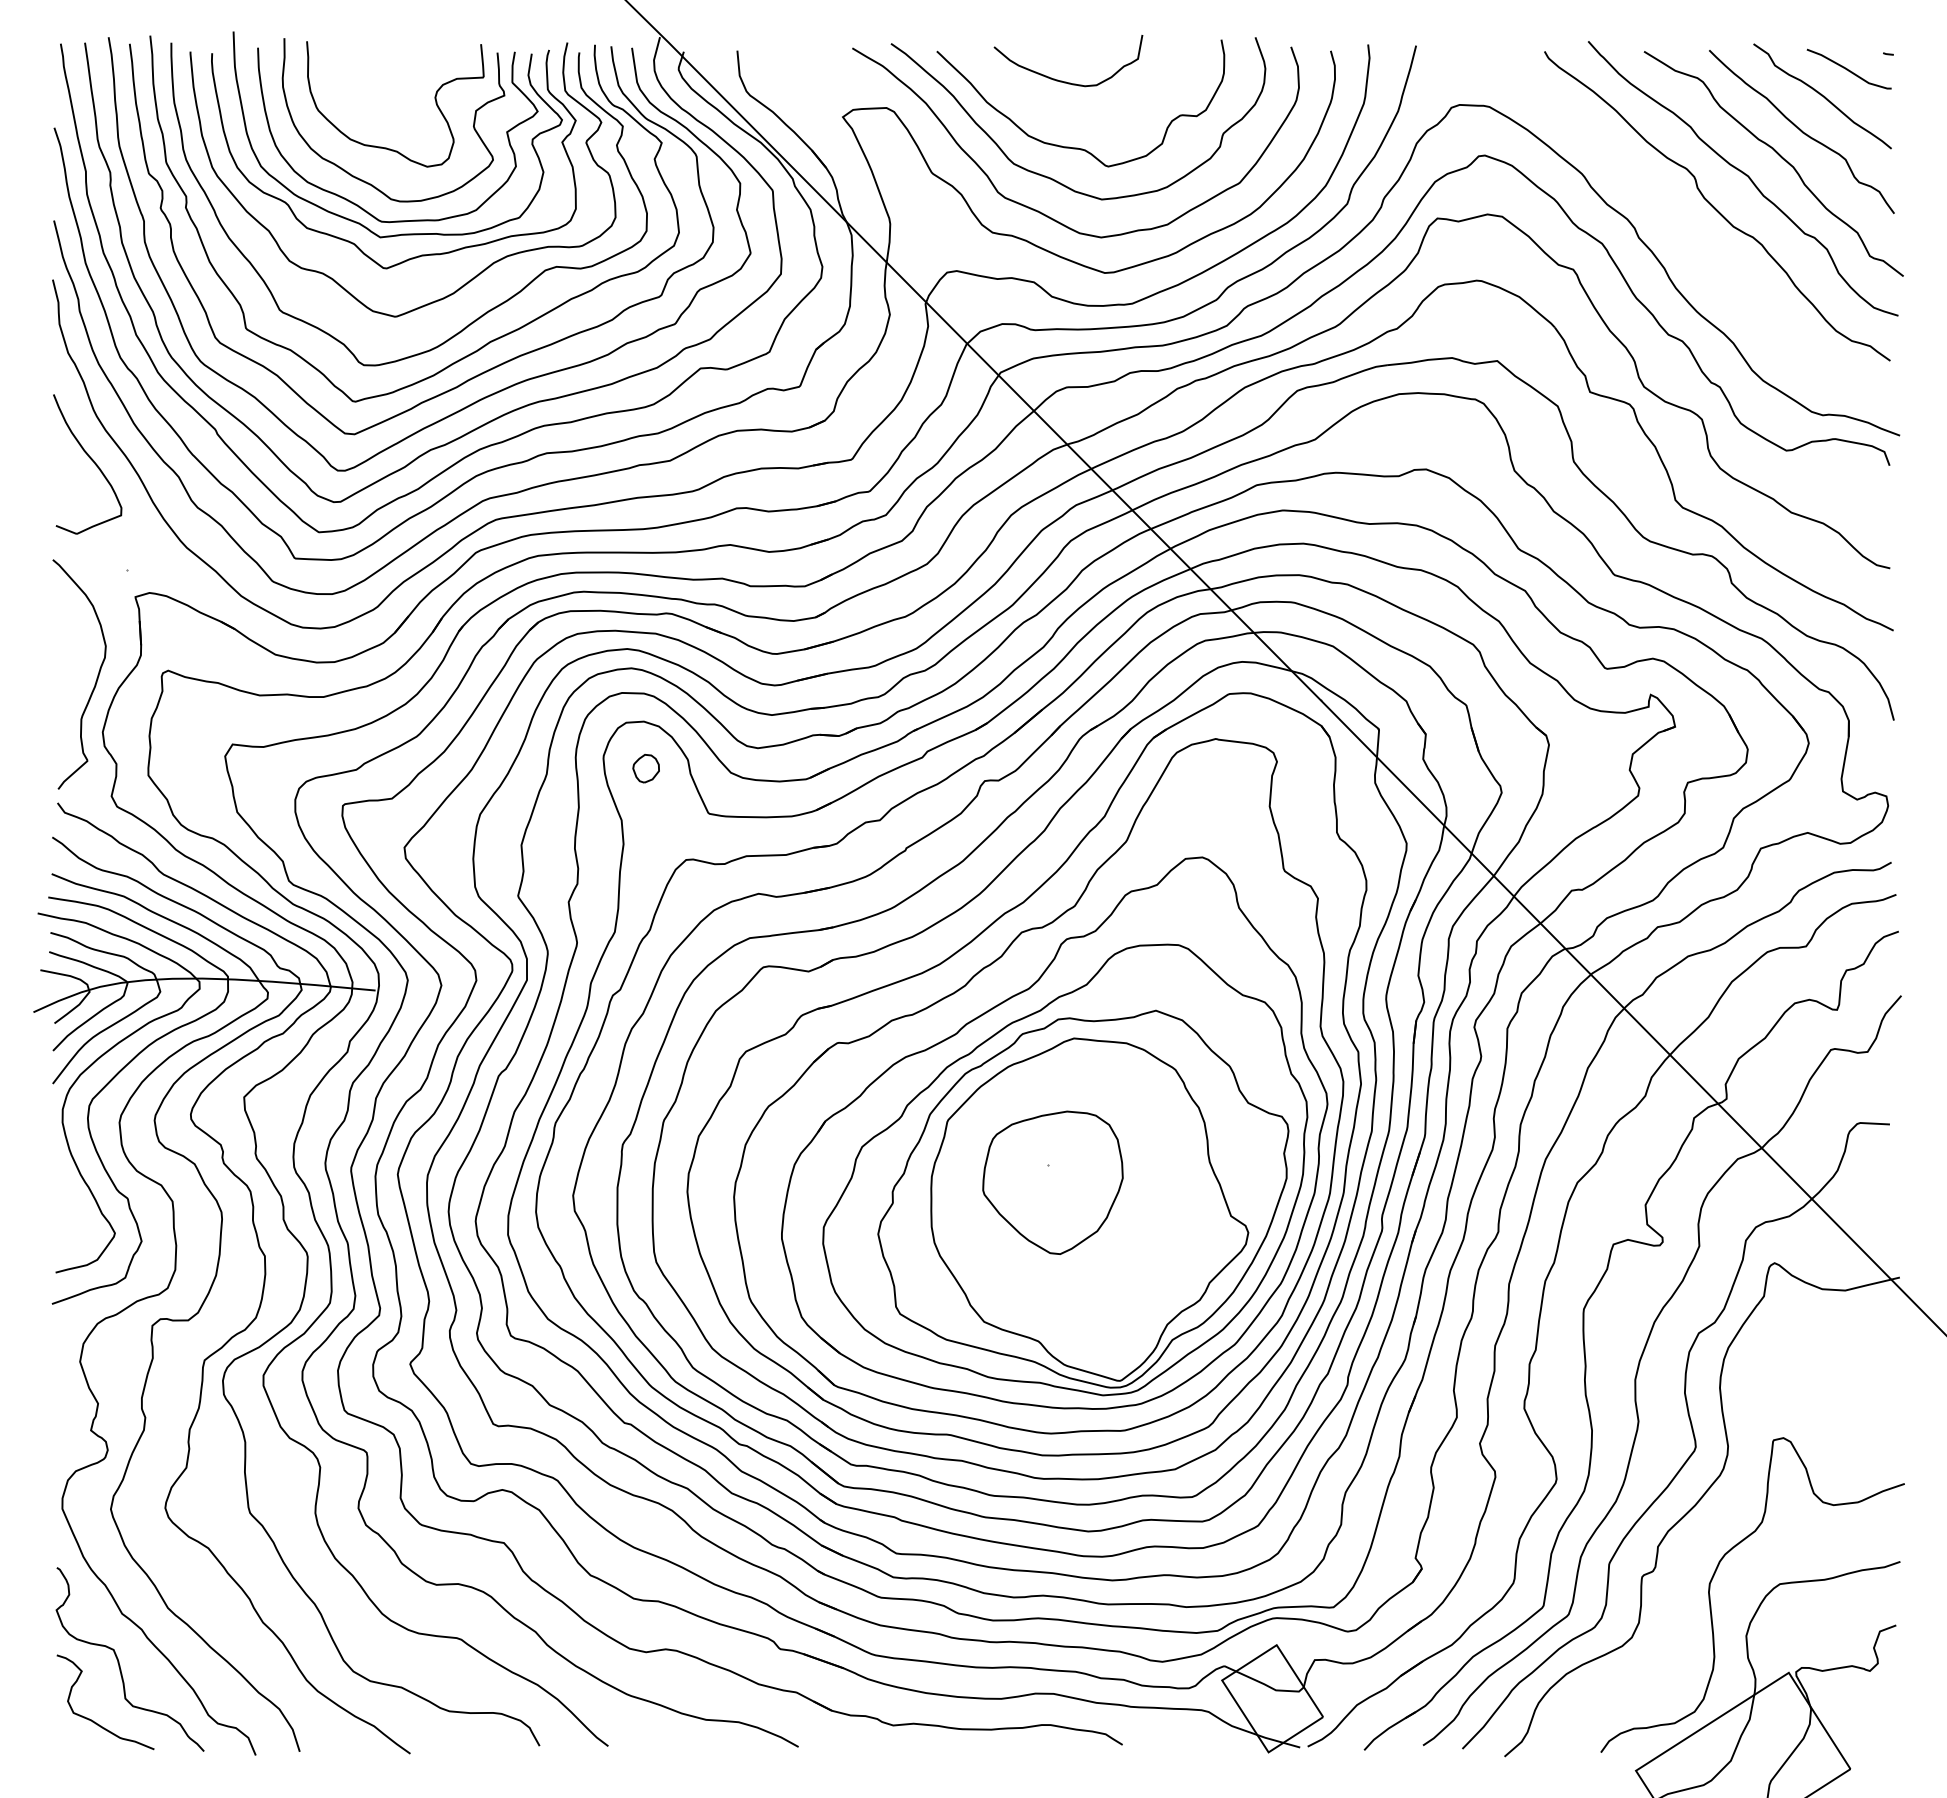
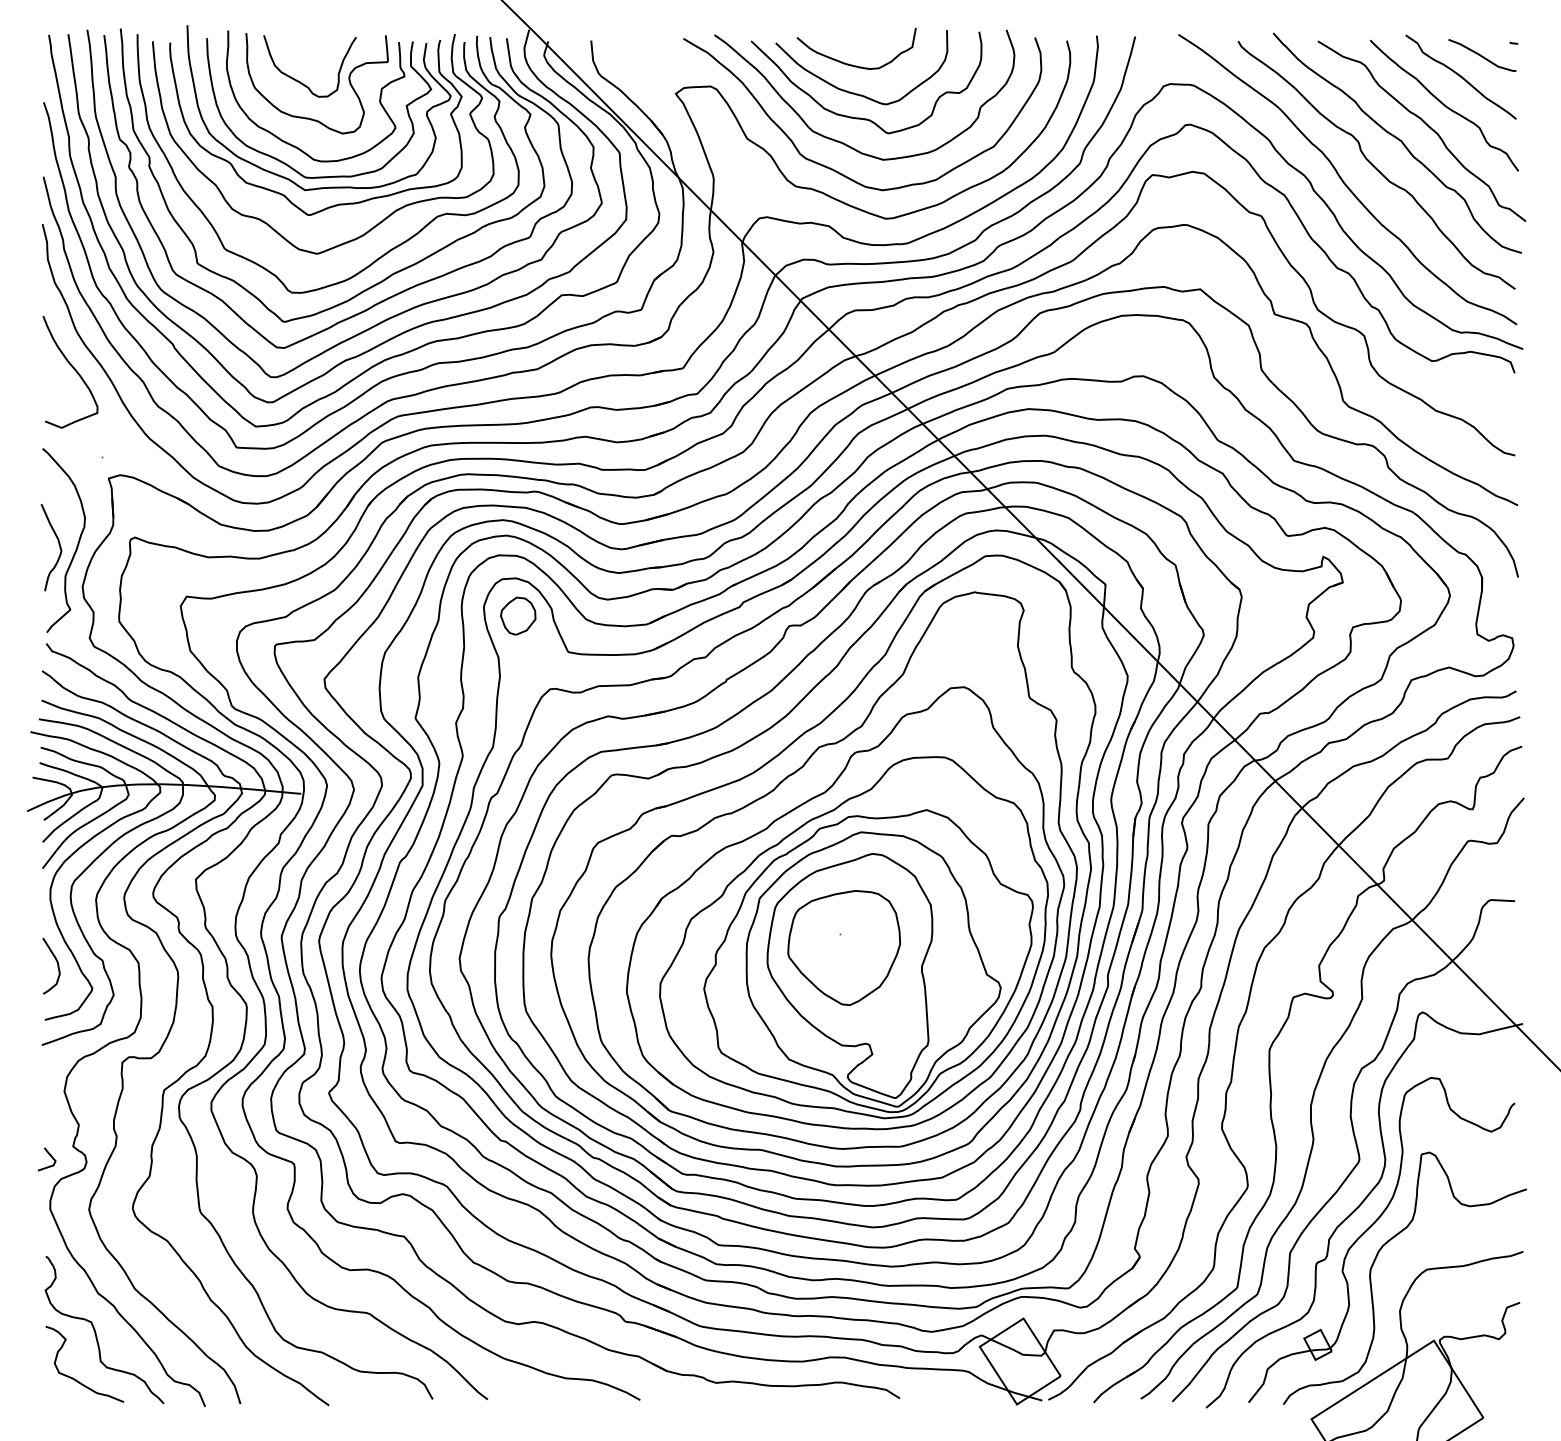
curve: (375, 102) -> (301, 82), added
curve: (1068, 116) -> (856, 93), added
part: (1680, 223) -> (1347, 179), added
curve: (73, 681) -> (59, 546), added
part: (645, 768) -> (517, 615), size x1.67
curve: (71, 1205) -> (57, 966), added
part: (1059, 1217) -> (849, 975), added
line: (62, 1442) -> (50, 1156), added
part: (1709, 1532) -> (1370, 1228), added

